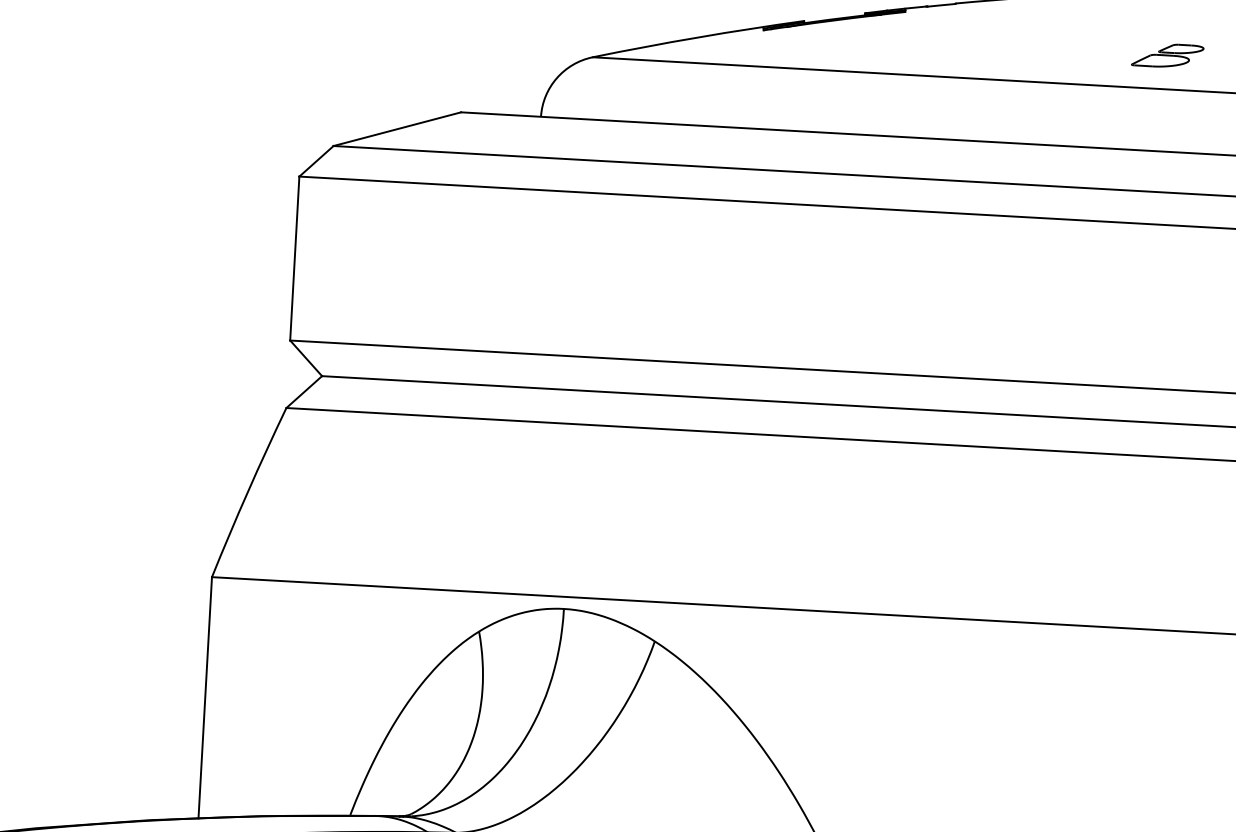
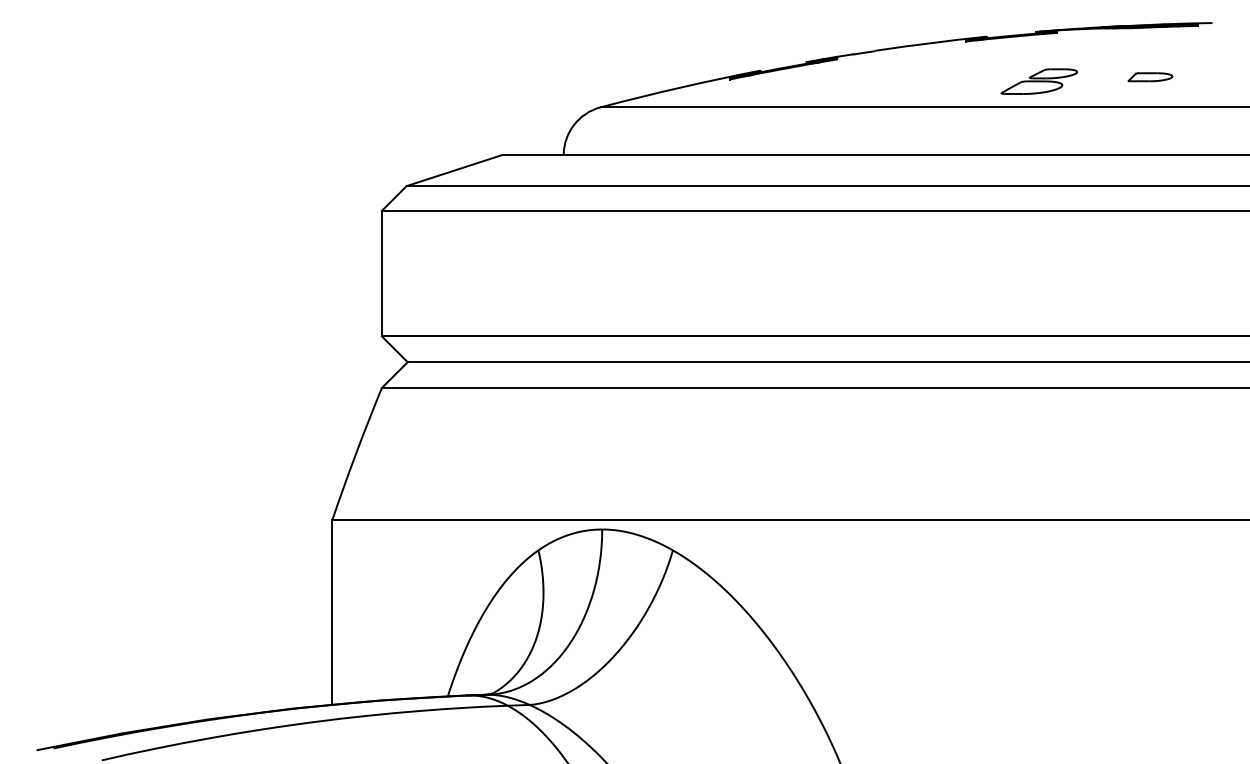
part: (1167, 55) -> (1039, 81), size x1.4

